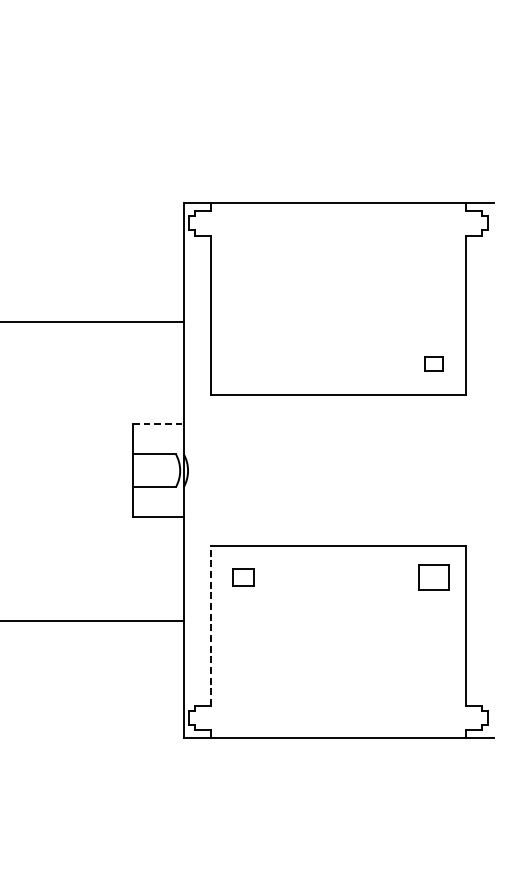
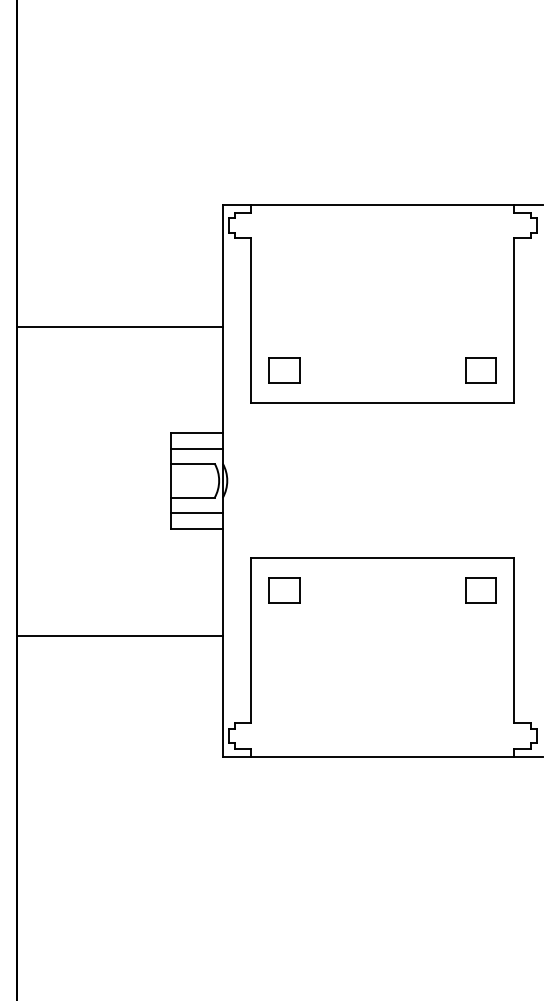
part: (243, 363) -> (284, 370), added
part: (433, 363) -> (480, 370), size x1.67
line: (159, 424) -> (197, 433), dashed -> solid
line: (158, 439) -> (196, 448), added
line: (158, 501) -> (196, 512), added
part: (243, 577) -> (284, 590), size x1.43
line: (210, 625) -> (250, 640), dashed -> solid

